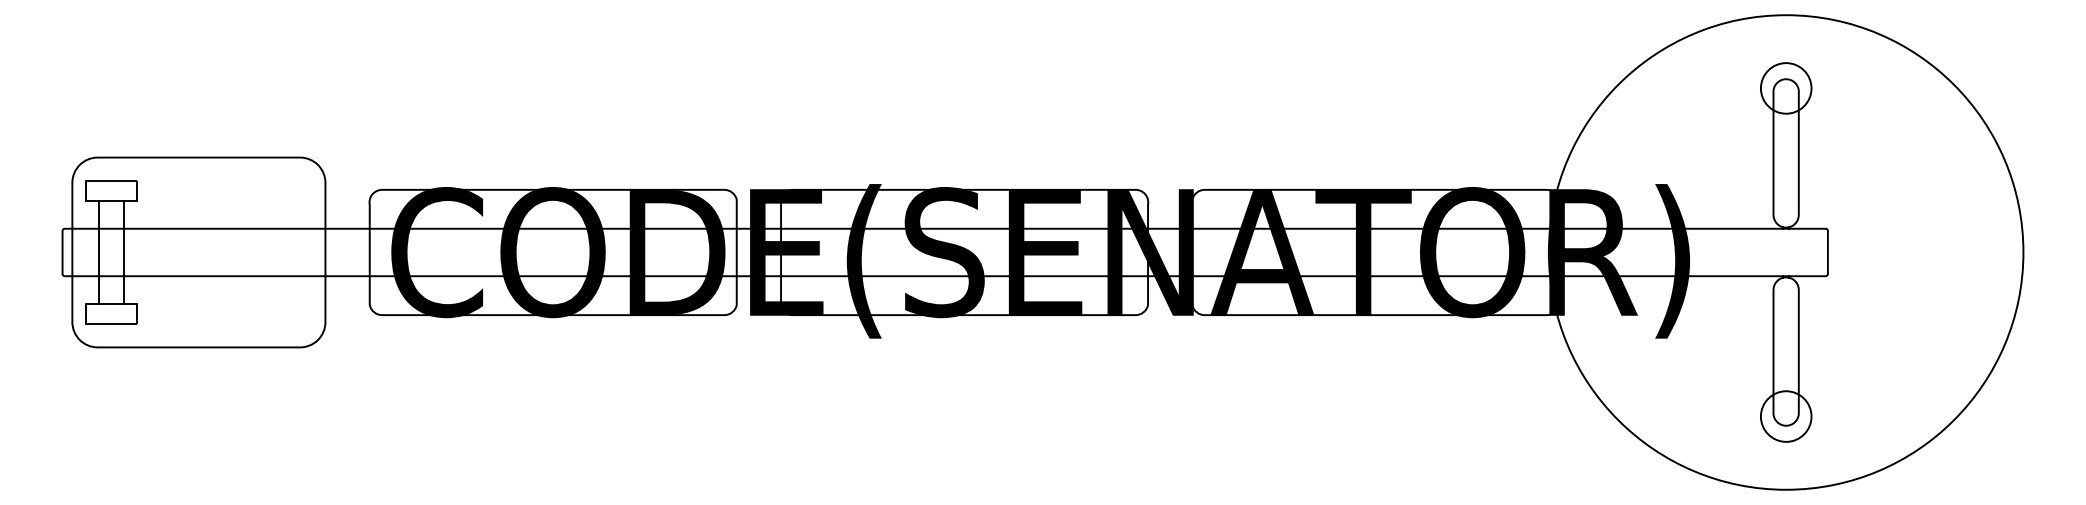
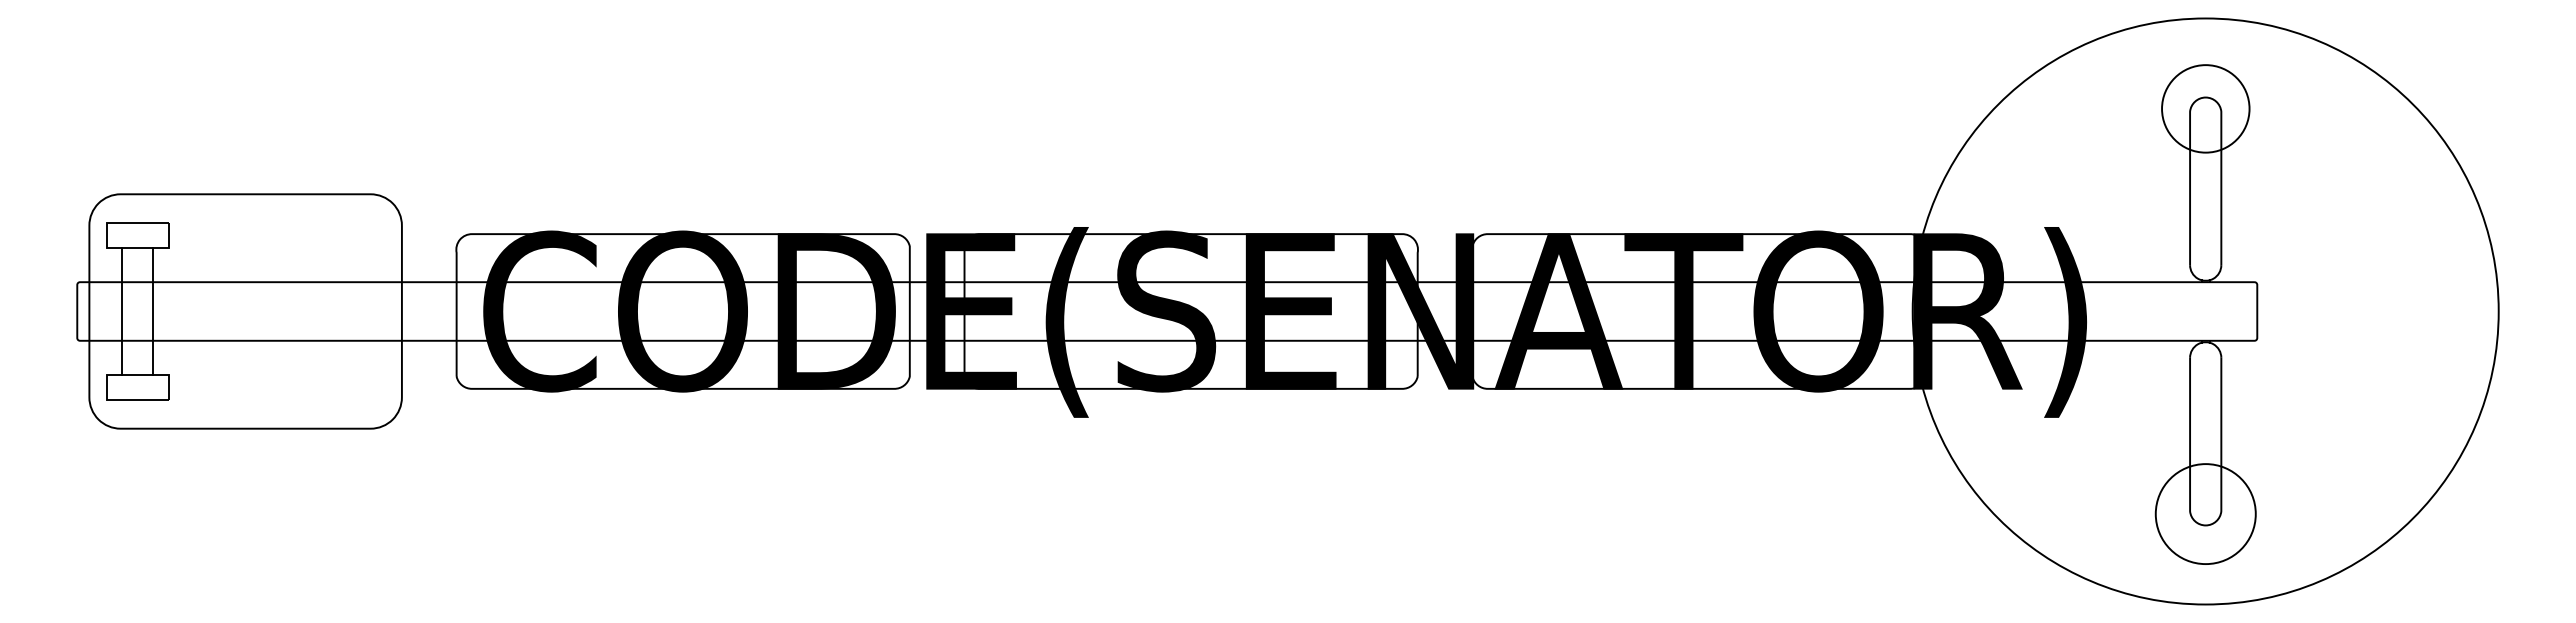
circle: (1785, 88) -> (2205, 108), size x1.4
circle: (1785, 416) -> (2205, 513), size x1.6

